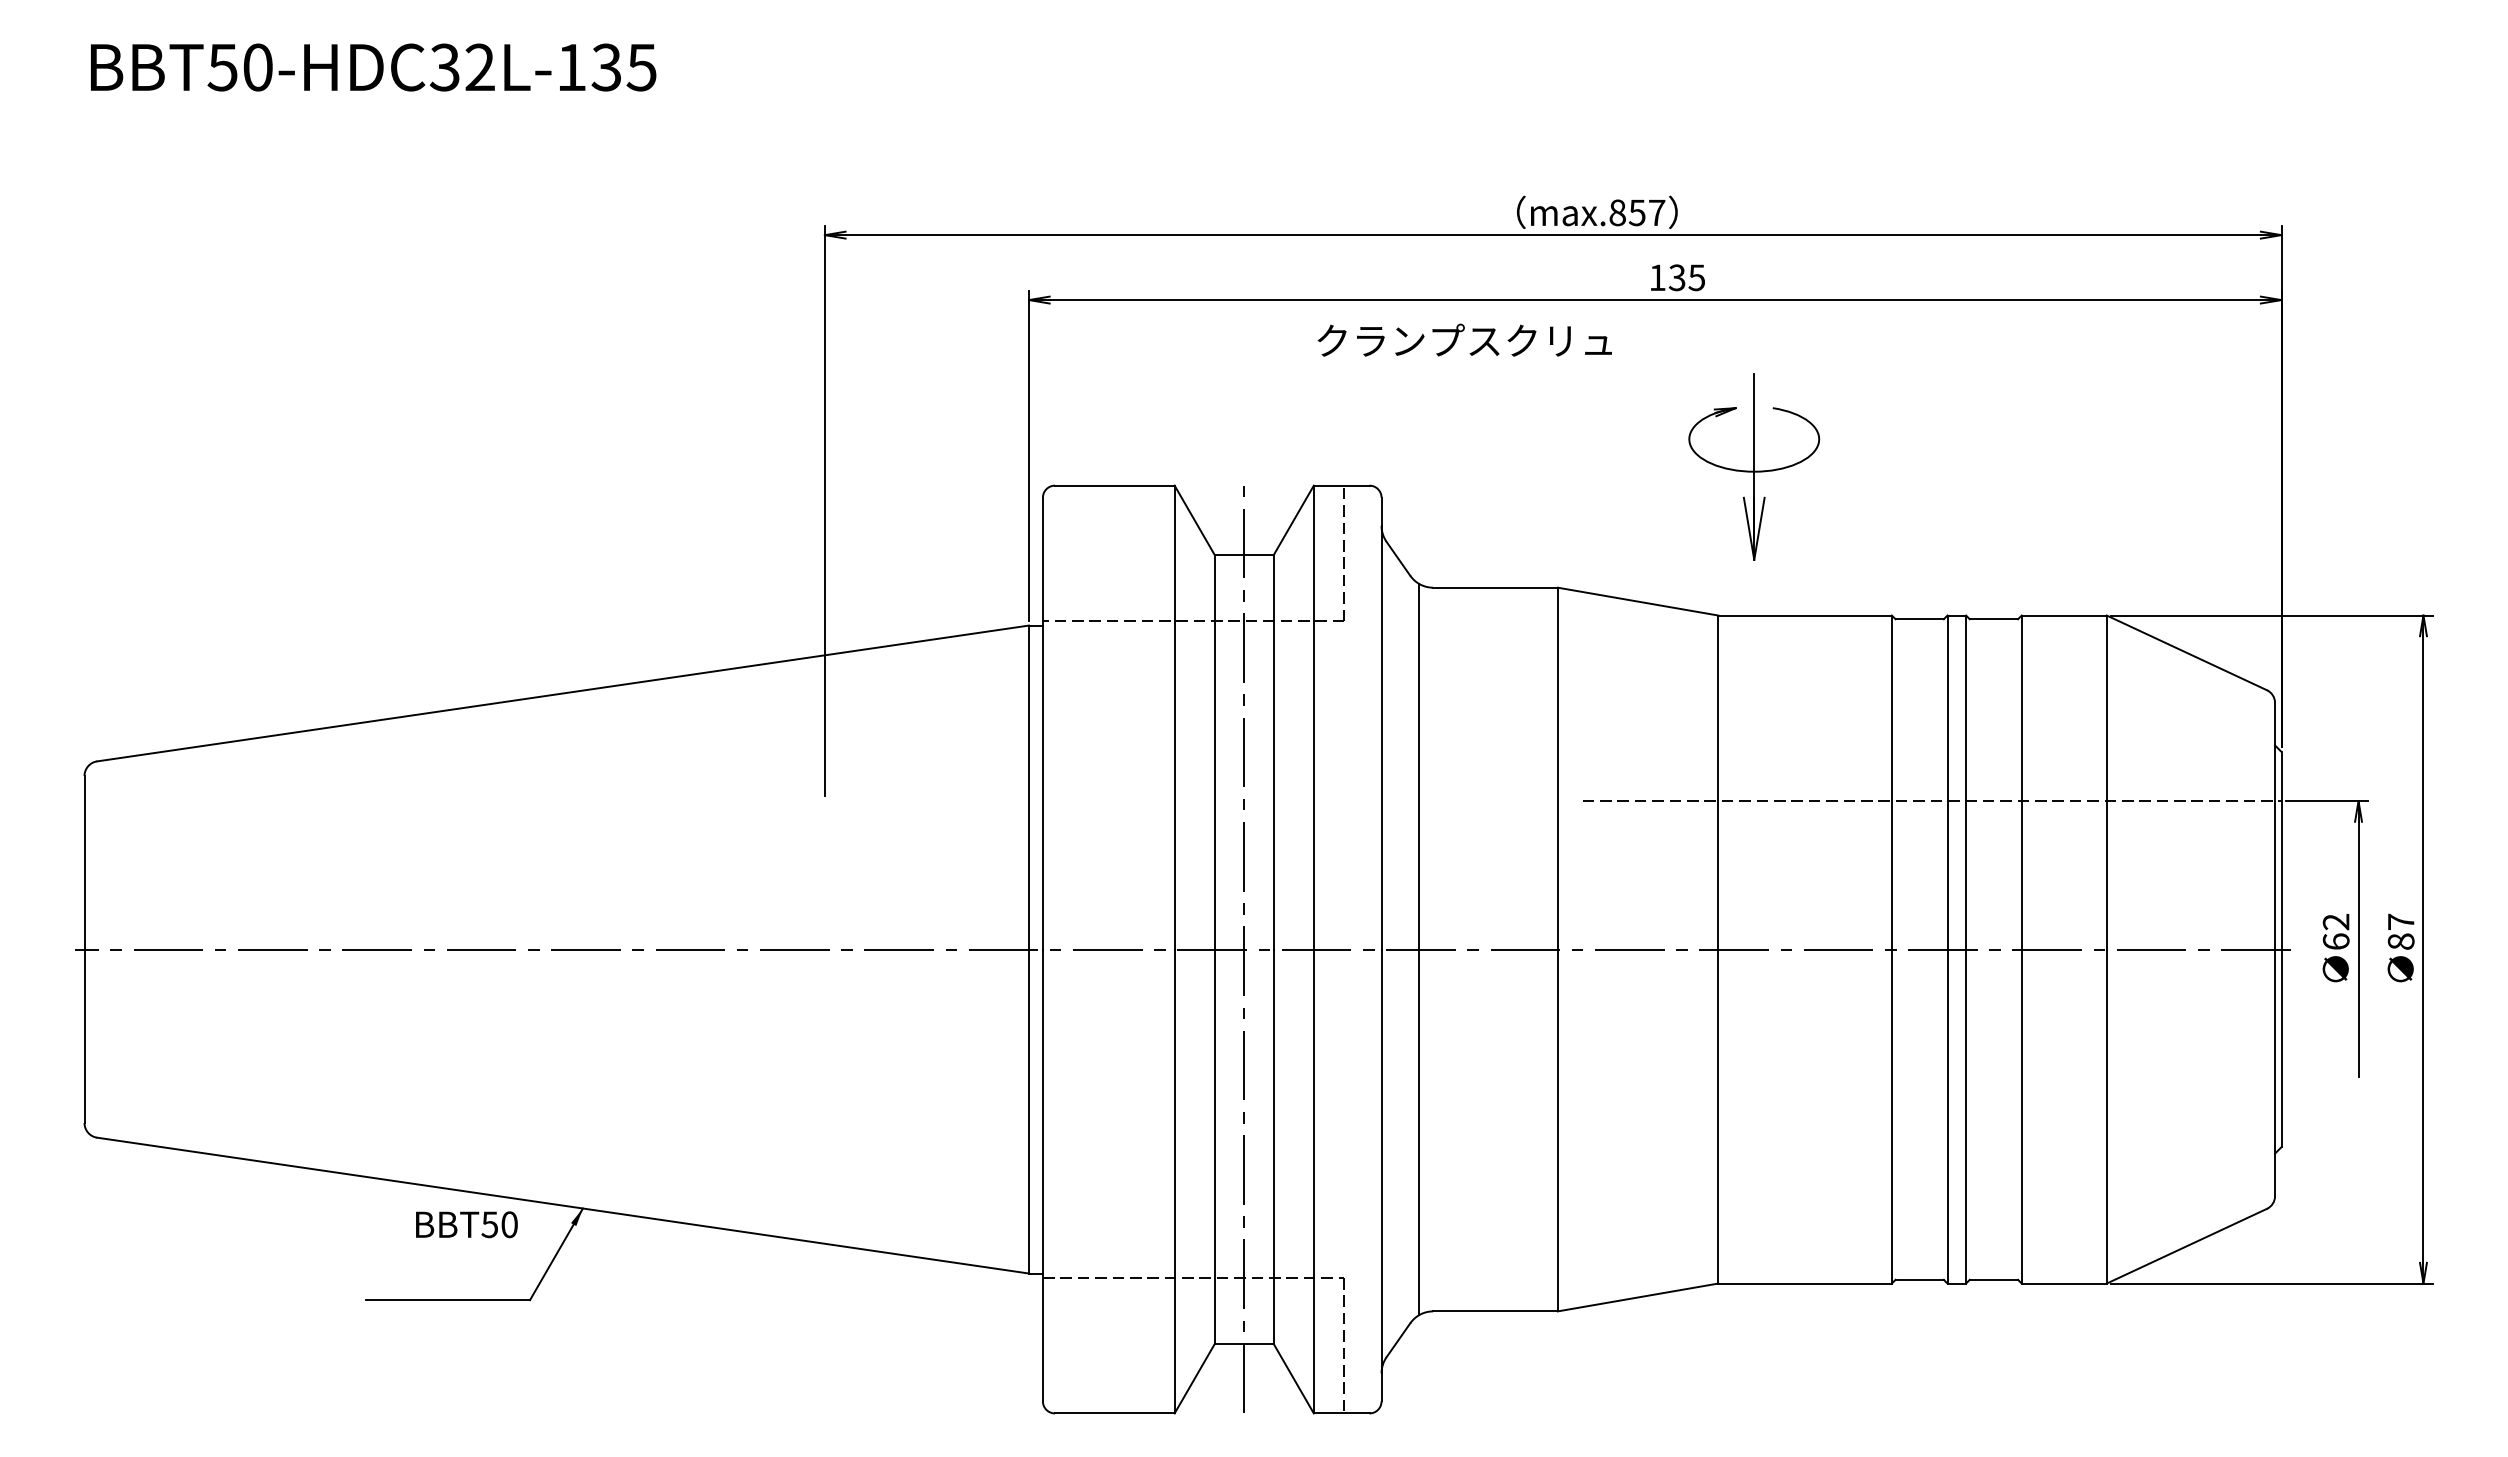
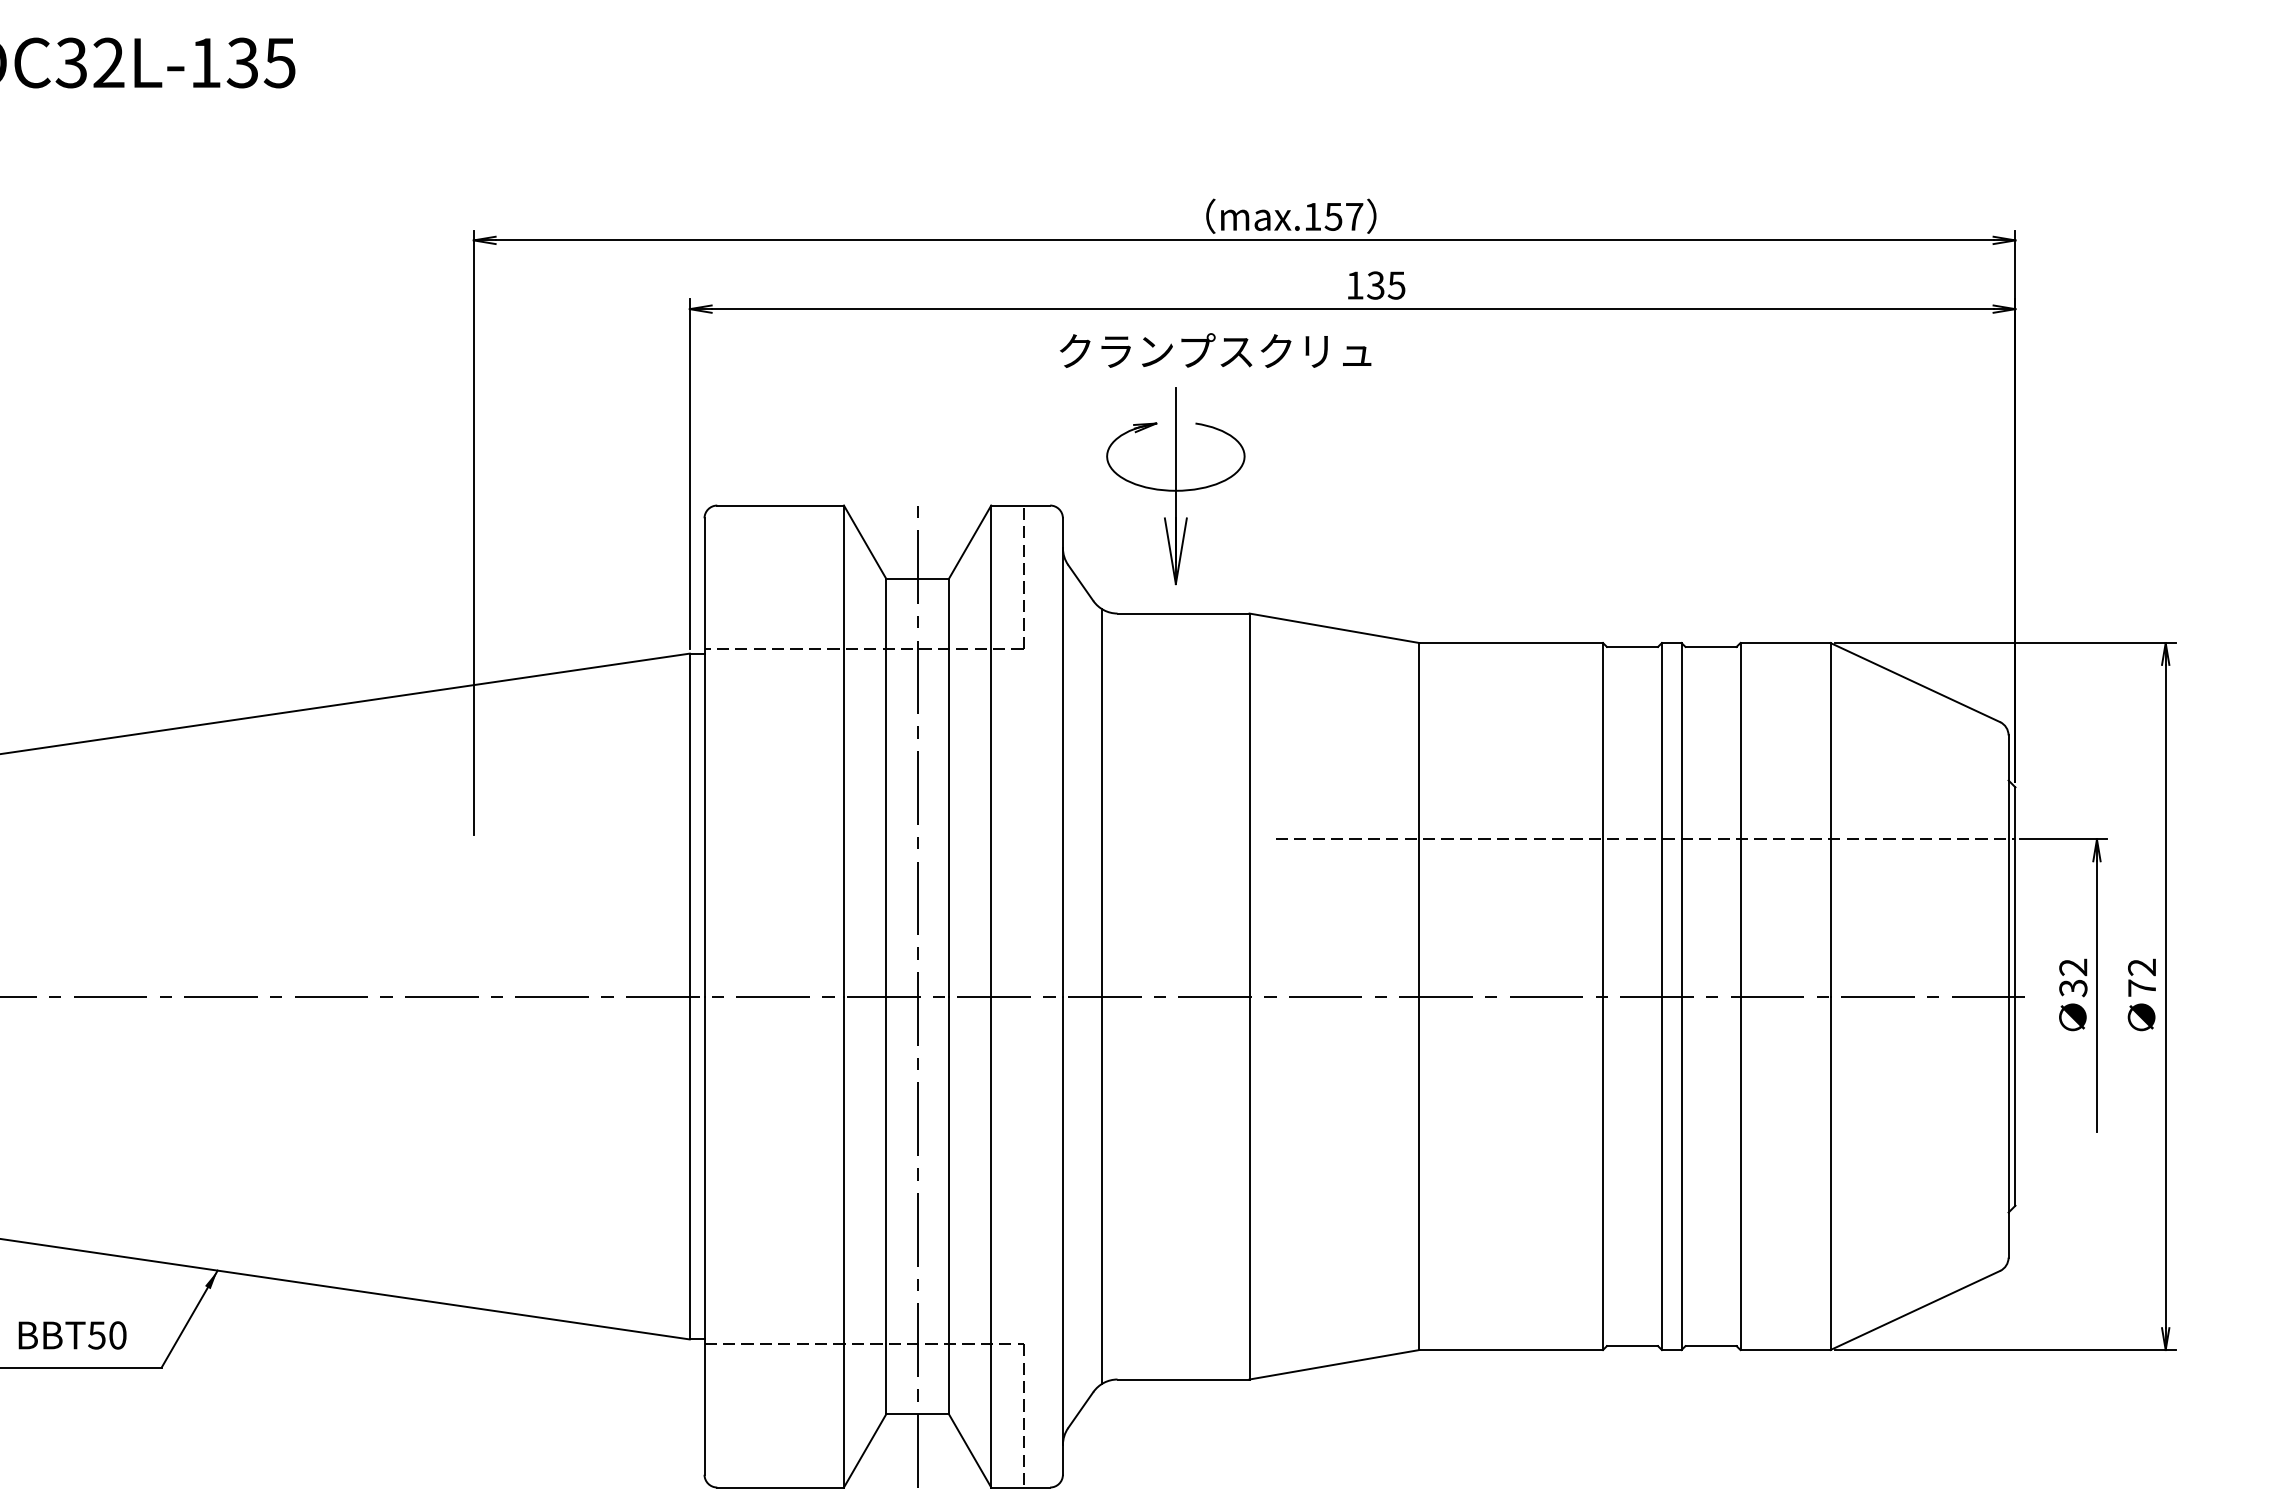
text: (1617, 212) -> (1312, 216), max.857 -> max.157
text: (1464, 339) -> (1215, 349), moved
part: (1754, 466) -> (1176, 485), moved
text: (2400, 931) -> (2141, 977), 87 -> 72
text: (2335, 941) -> (2072, 988), 62 -> 32
text: (466, 1224) -> (72, 1335), moved

